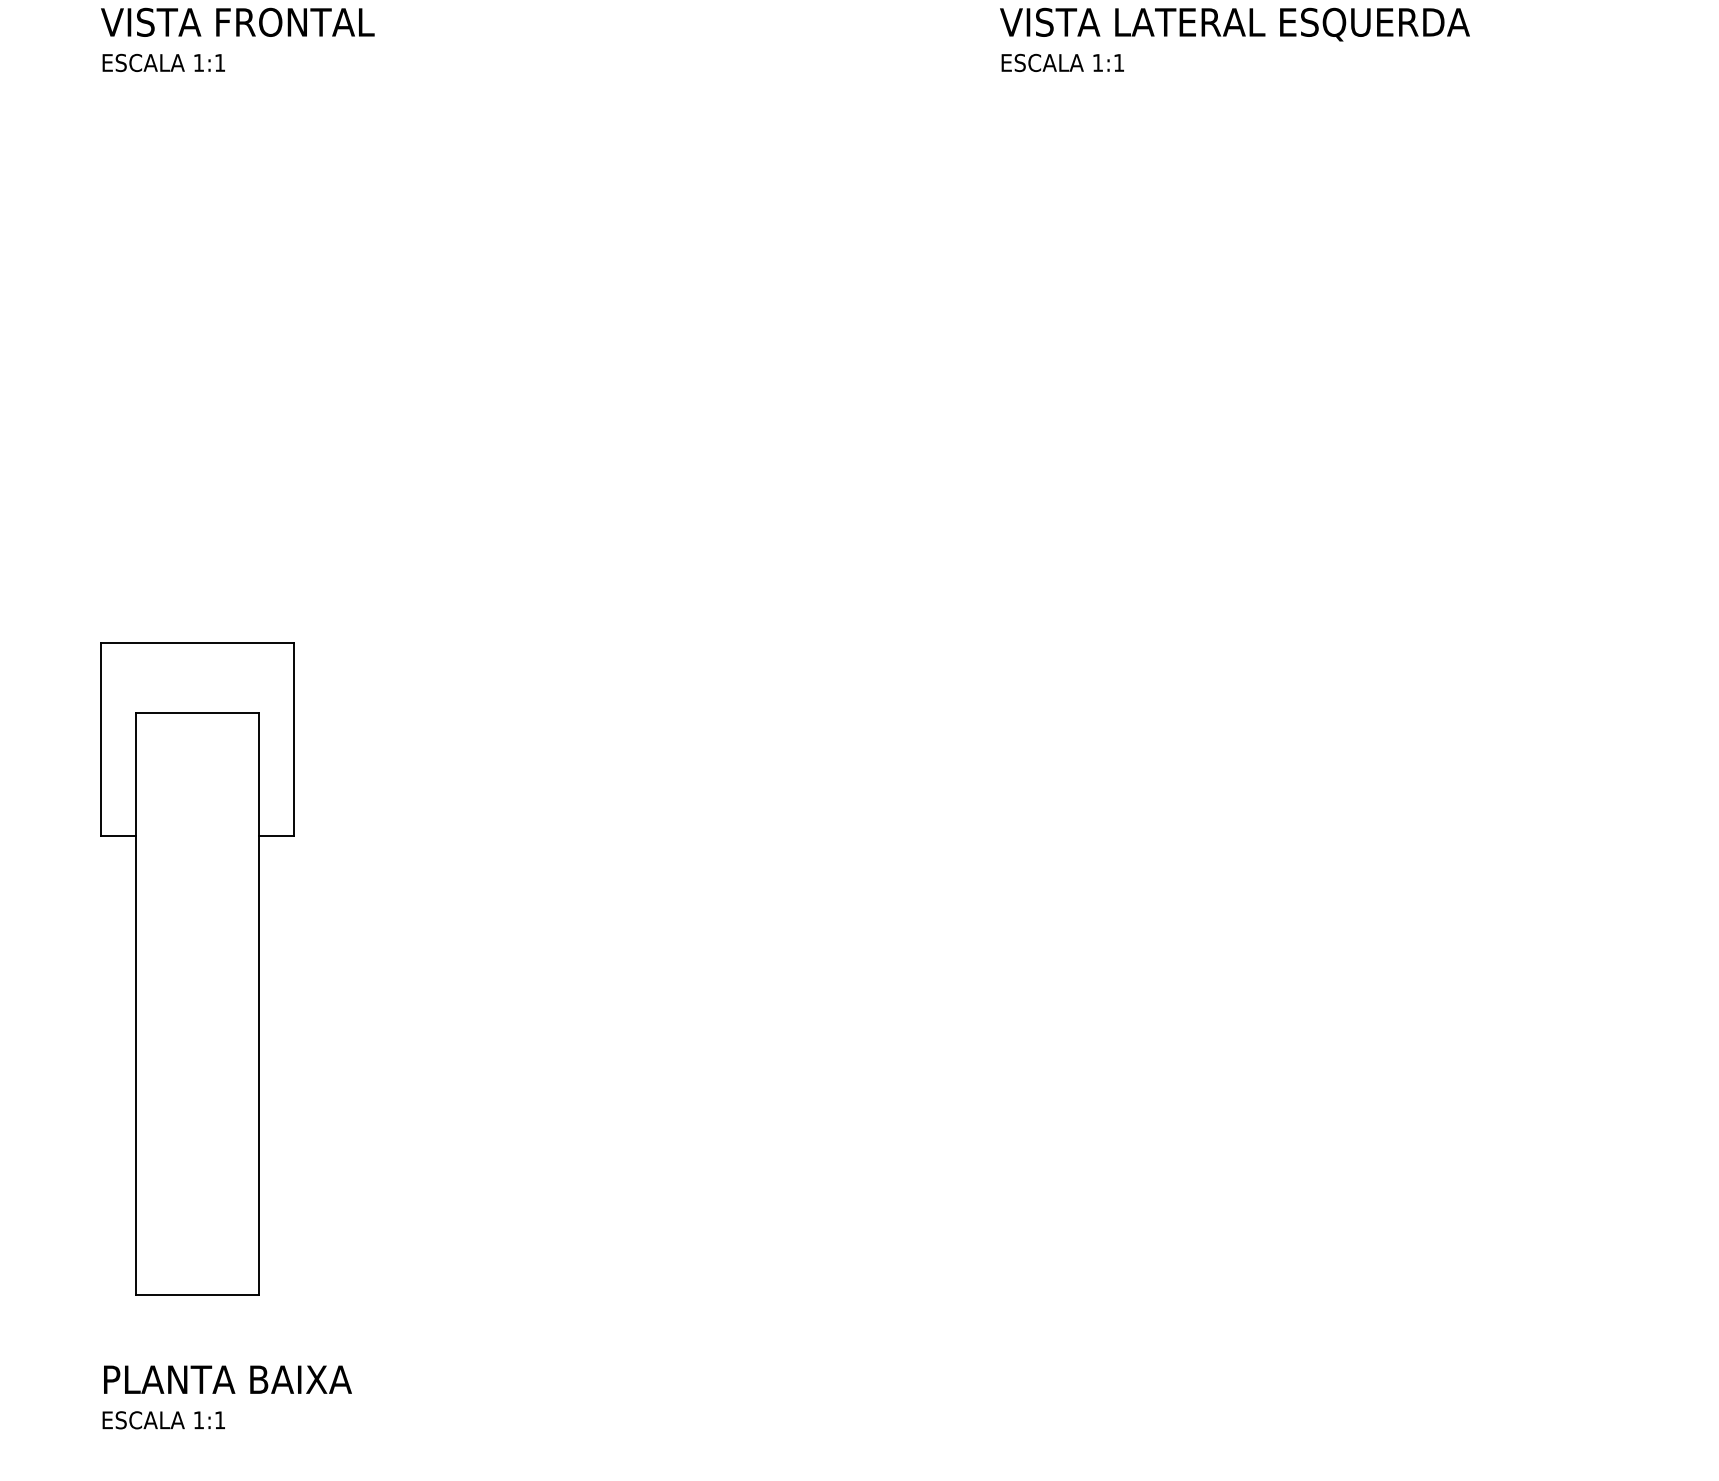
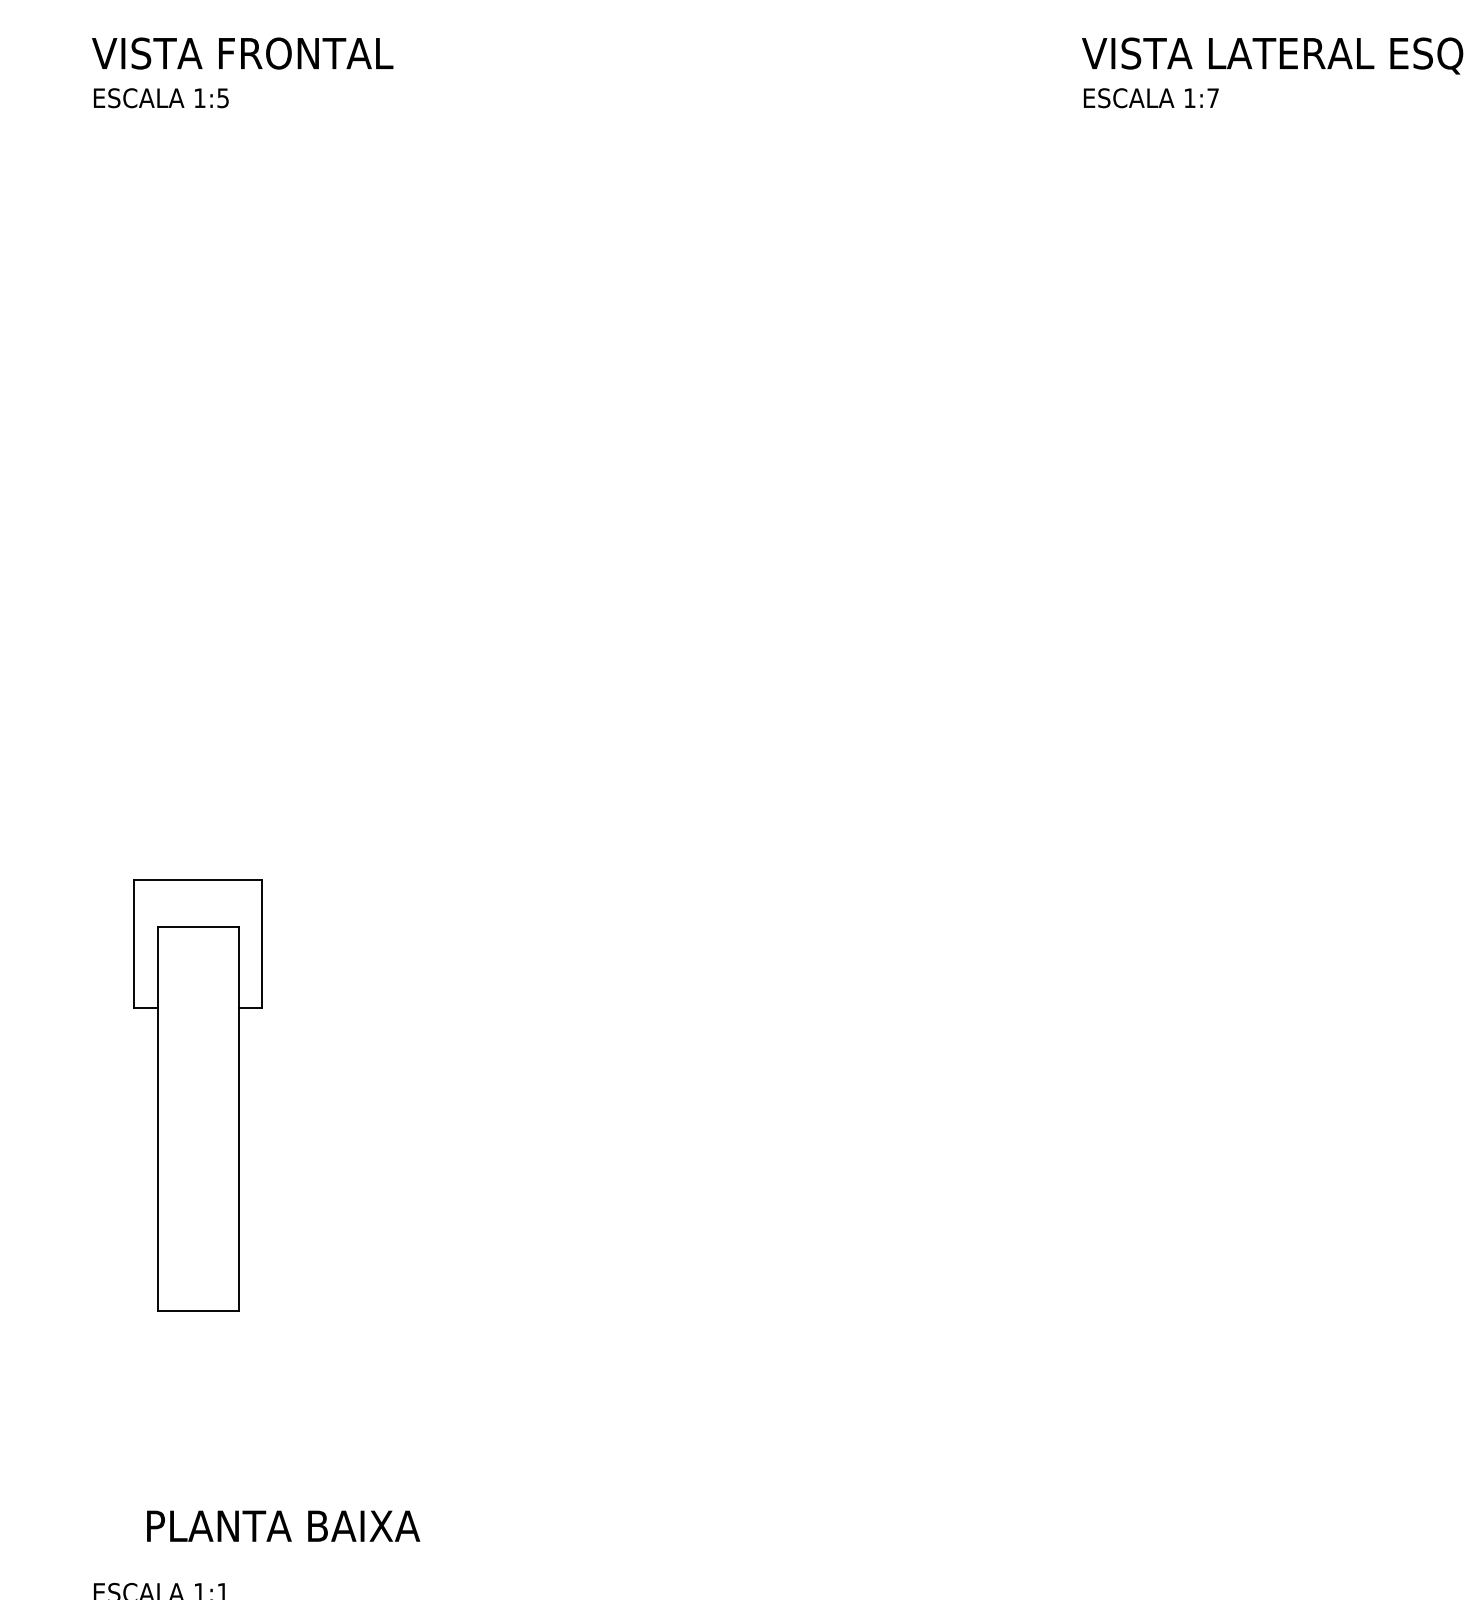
text: (1119, 62) -> (1213, 97), 1:1 -> 1:7
text: (220, 63) -> (223, 98), 1:1 -> 1:5
part: (197, 968) -> (198, 1095), size x0.6
text: (227, 1379) -> (283, 1525), moved

